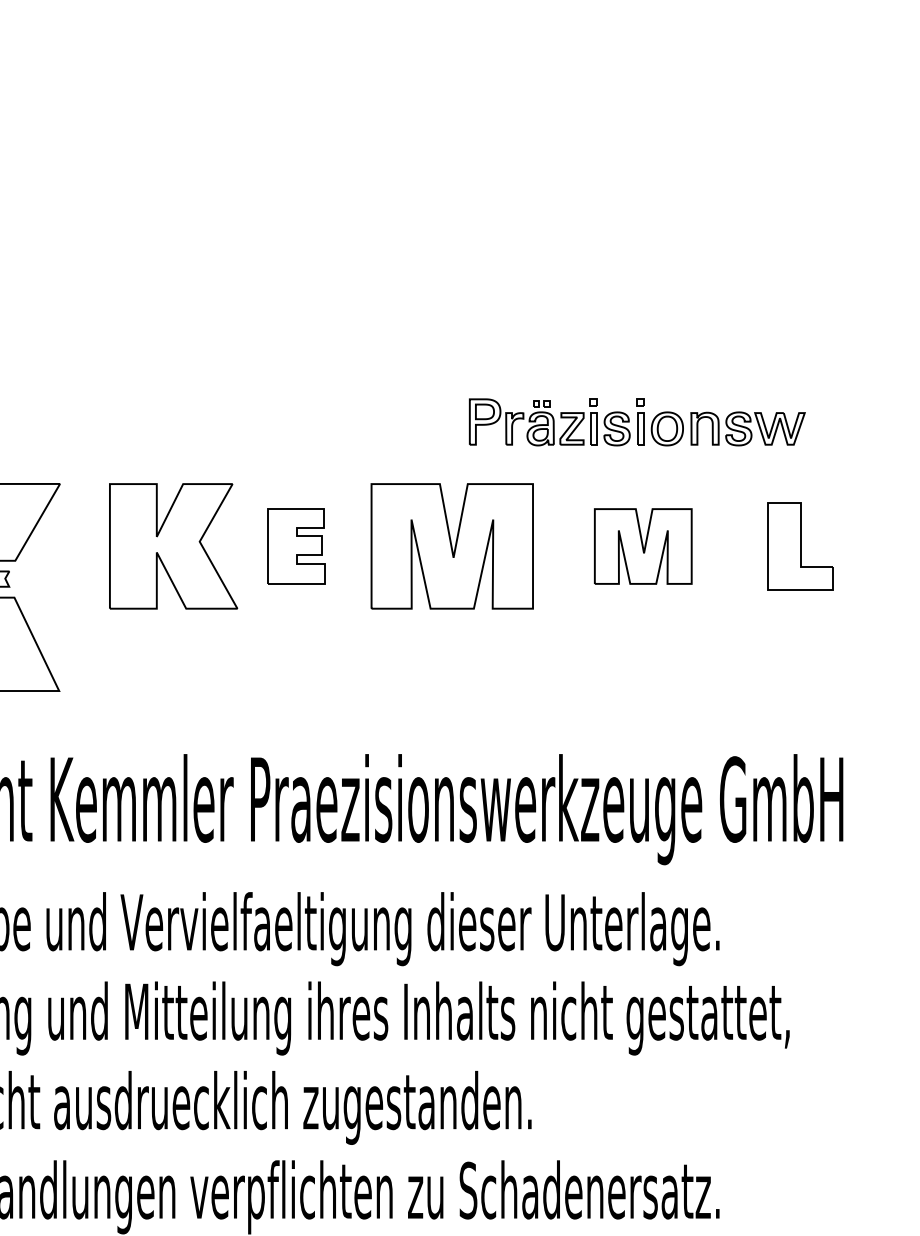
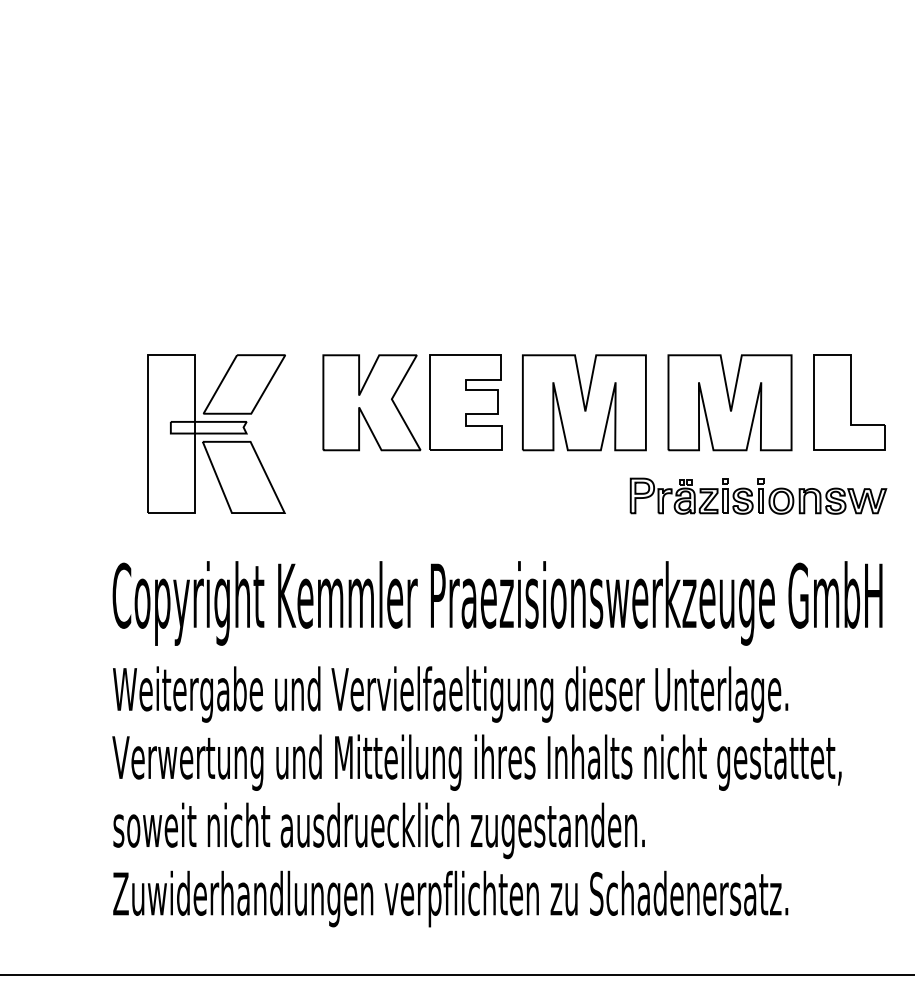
part: (637, 421) -> (758, 495), moved
part: (296, 546) -> (465, 402), size x1.67
part: (642, 546) -> (729, 402), size x1.67
part: (799, 546) -> (849, 402), size x1.43

